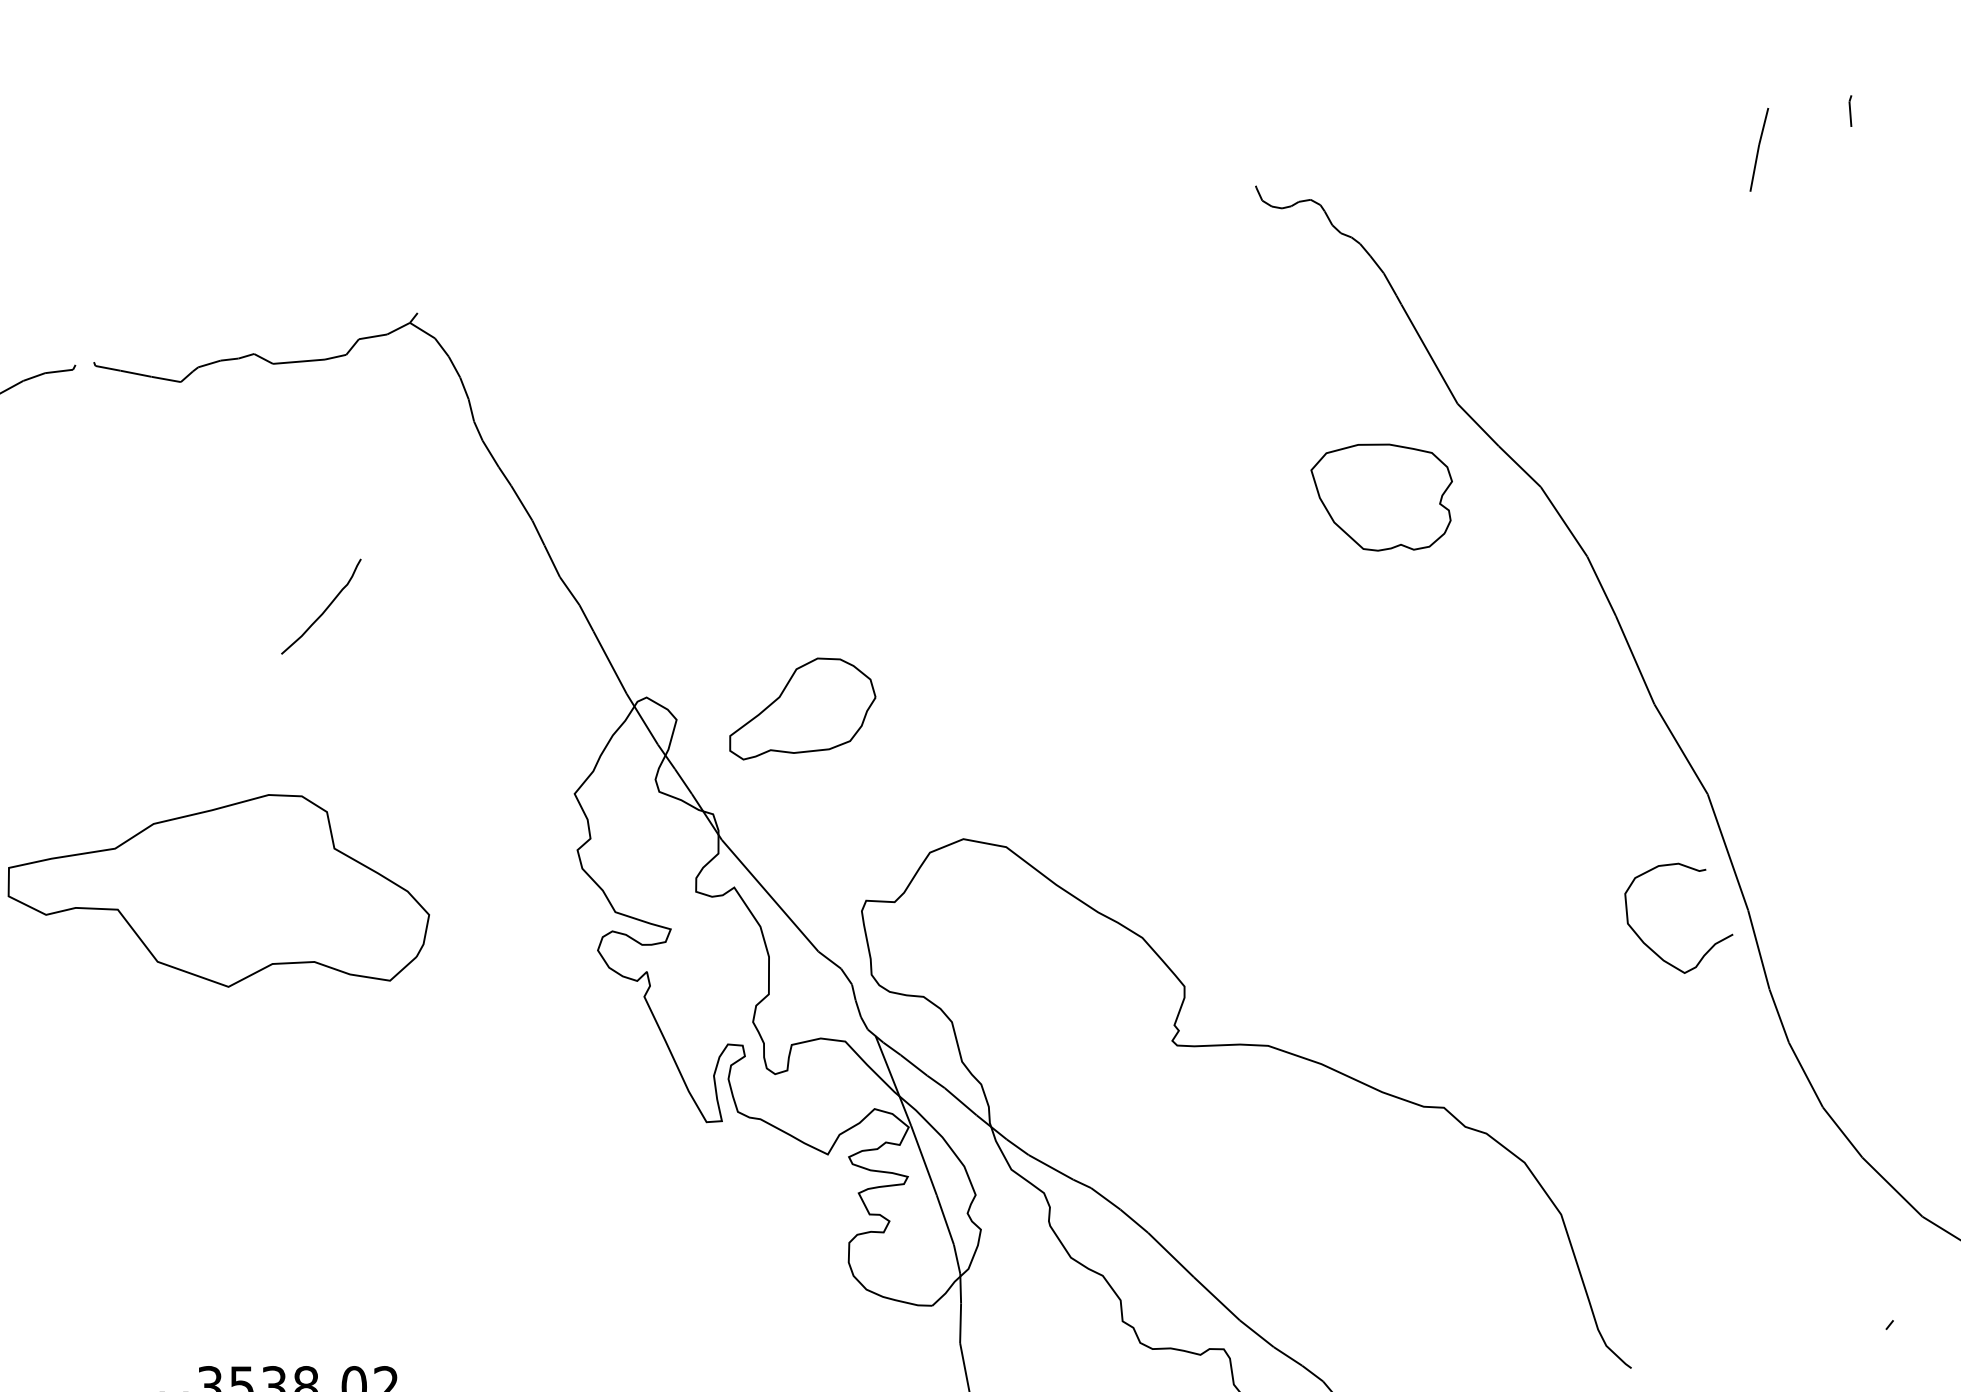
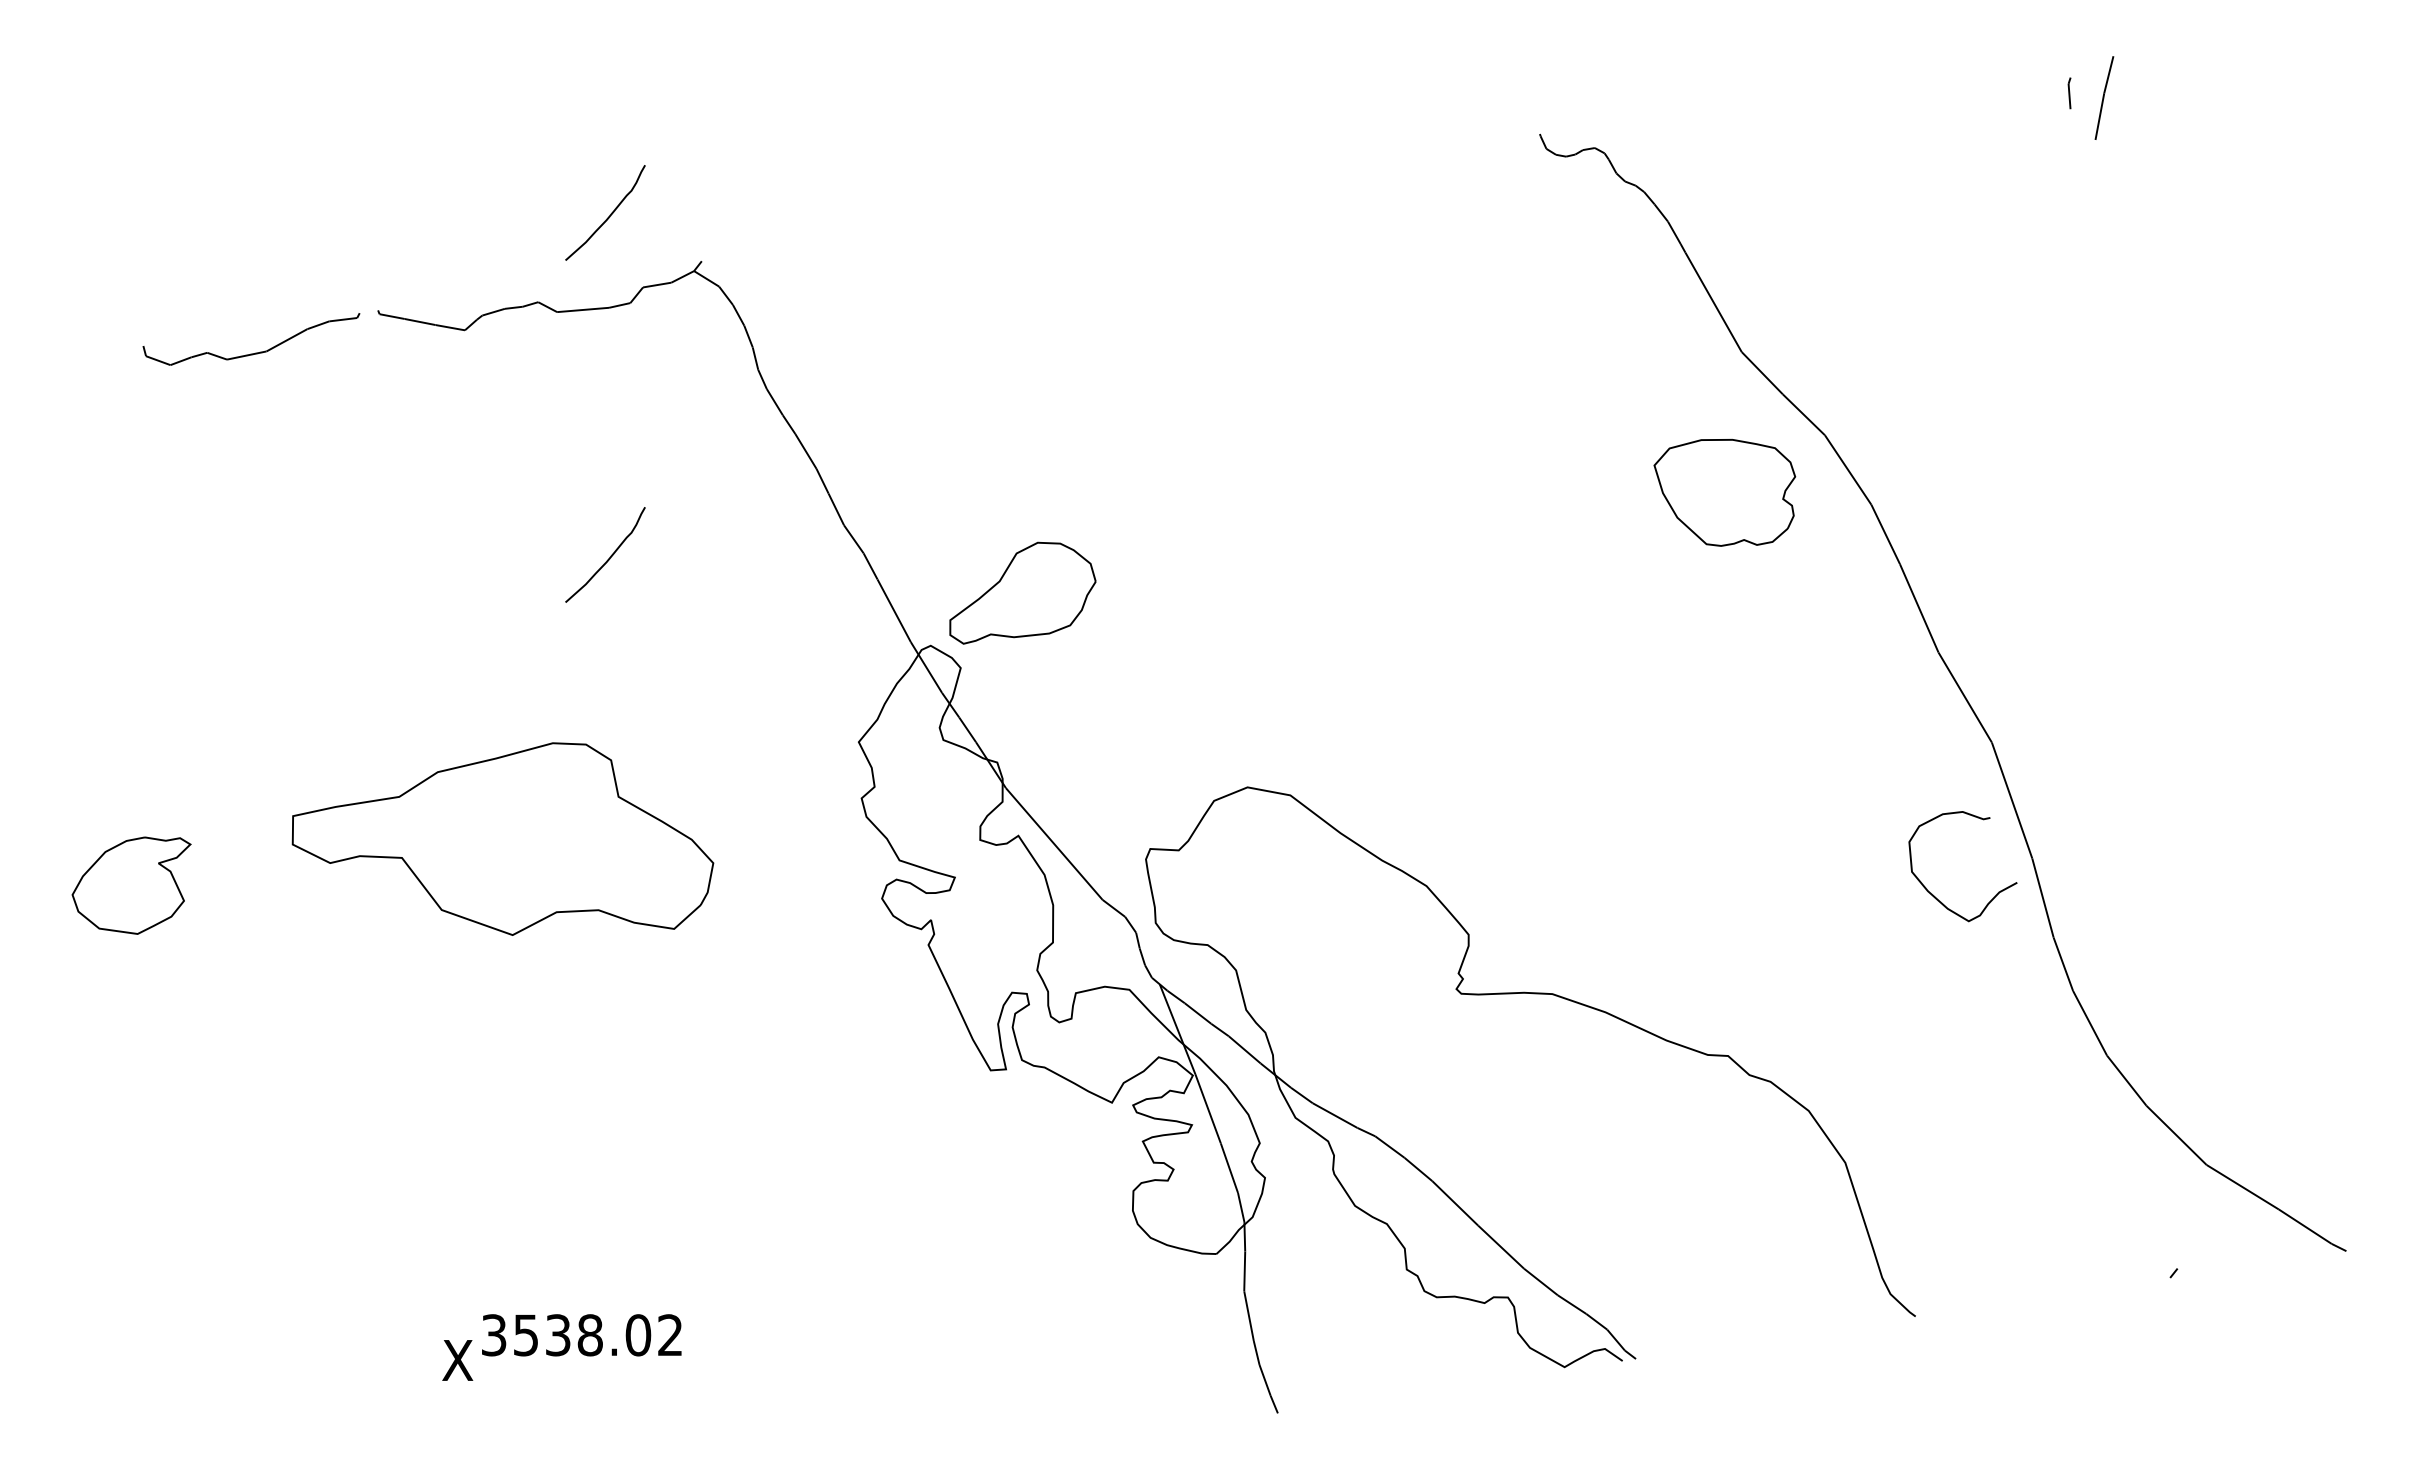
line: (1850, 111) -> (2069, 93), moved
line: (1759, 149) -> (2104, 97), moved
curve: (325, 267) -> (609, 215), added
part: (1381, 497) -> (1724, 492), moved
part: (802, 708) -> (1022, 592), moved

